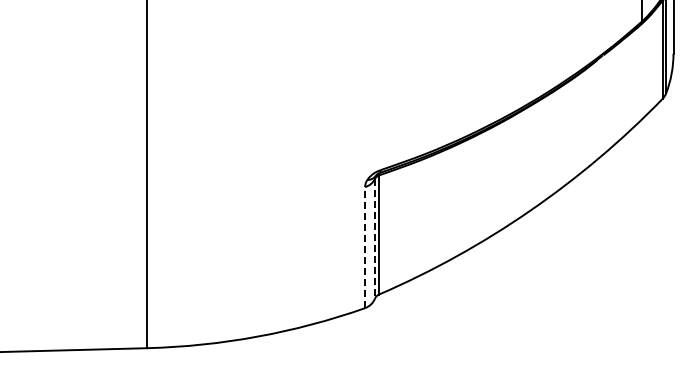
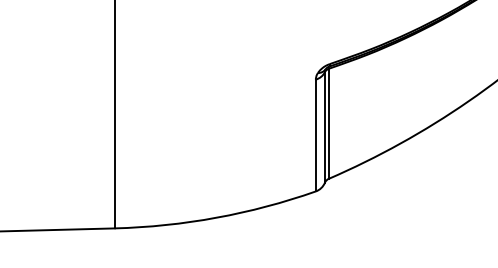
line: (374, 238) -> (324, 127), dashed -> solid
line: (365, 247) -> (316, 135), dashed -> solid

